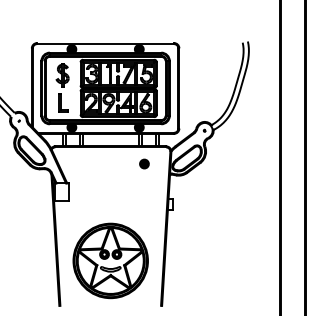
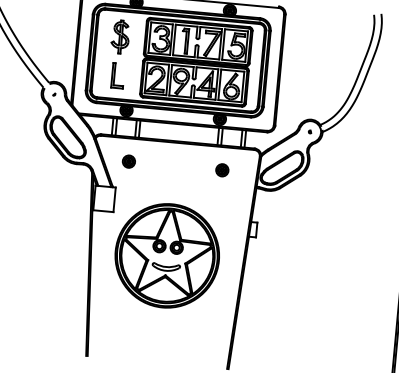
part: (76, 163) -> (128, 160), added
part: (110, 260) -> (167, 255), moved

